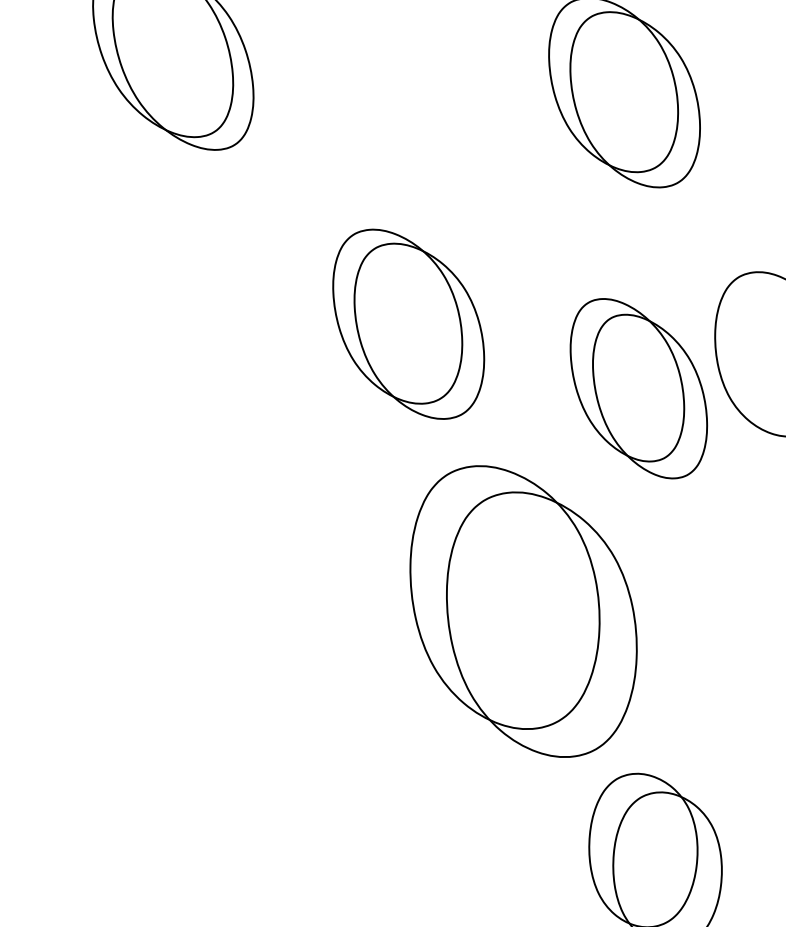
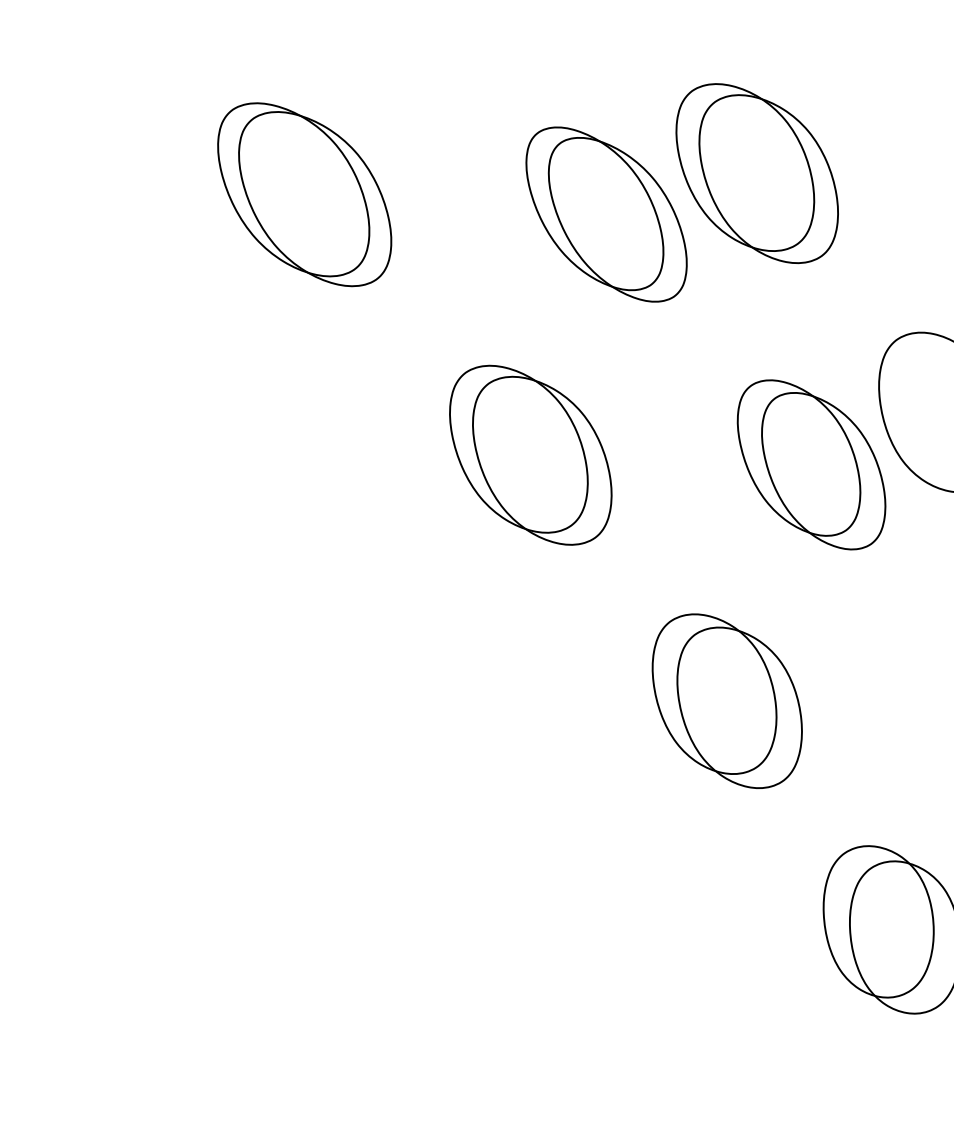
part: (469, 112) -> (606, 214), added
part: (408, 323) -> (530, 454), moved
part: (522, 610) -> (726, 700), size x0.62

